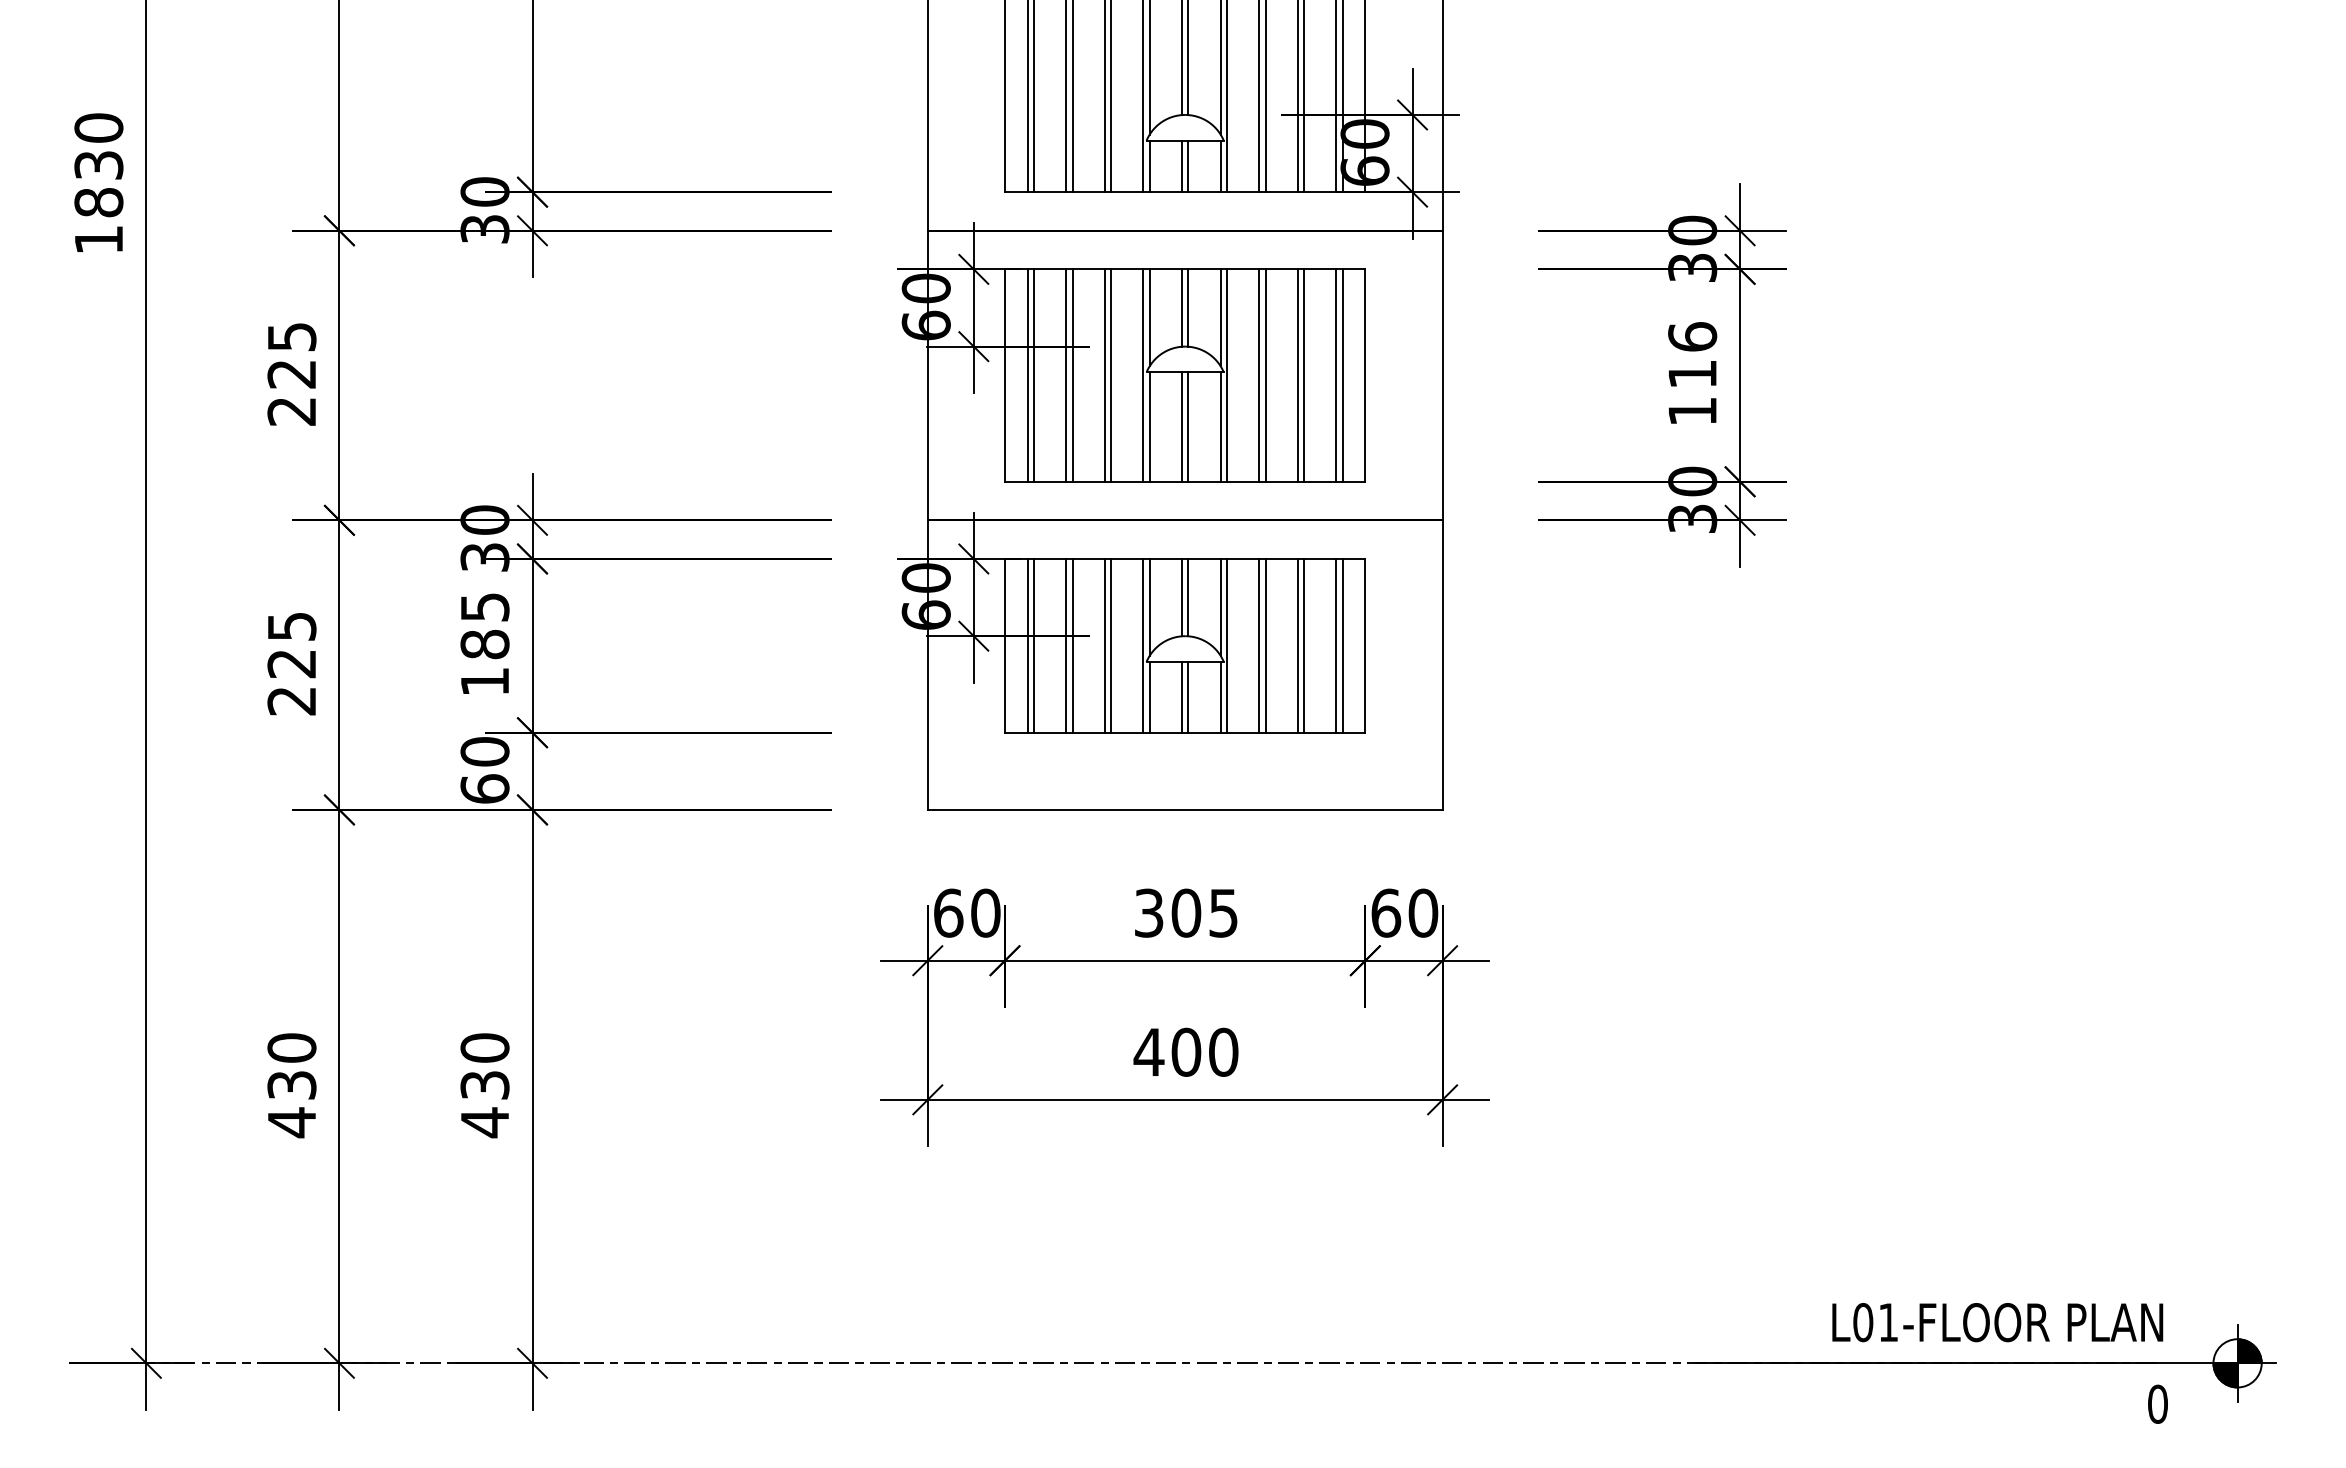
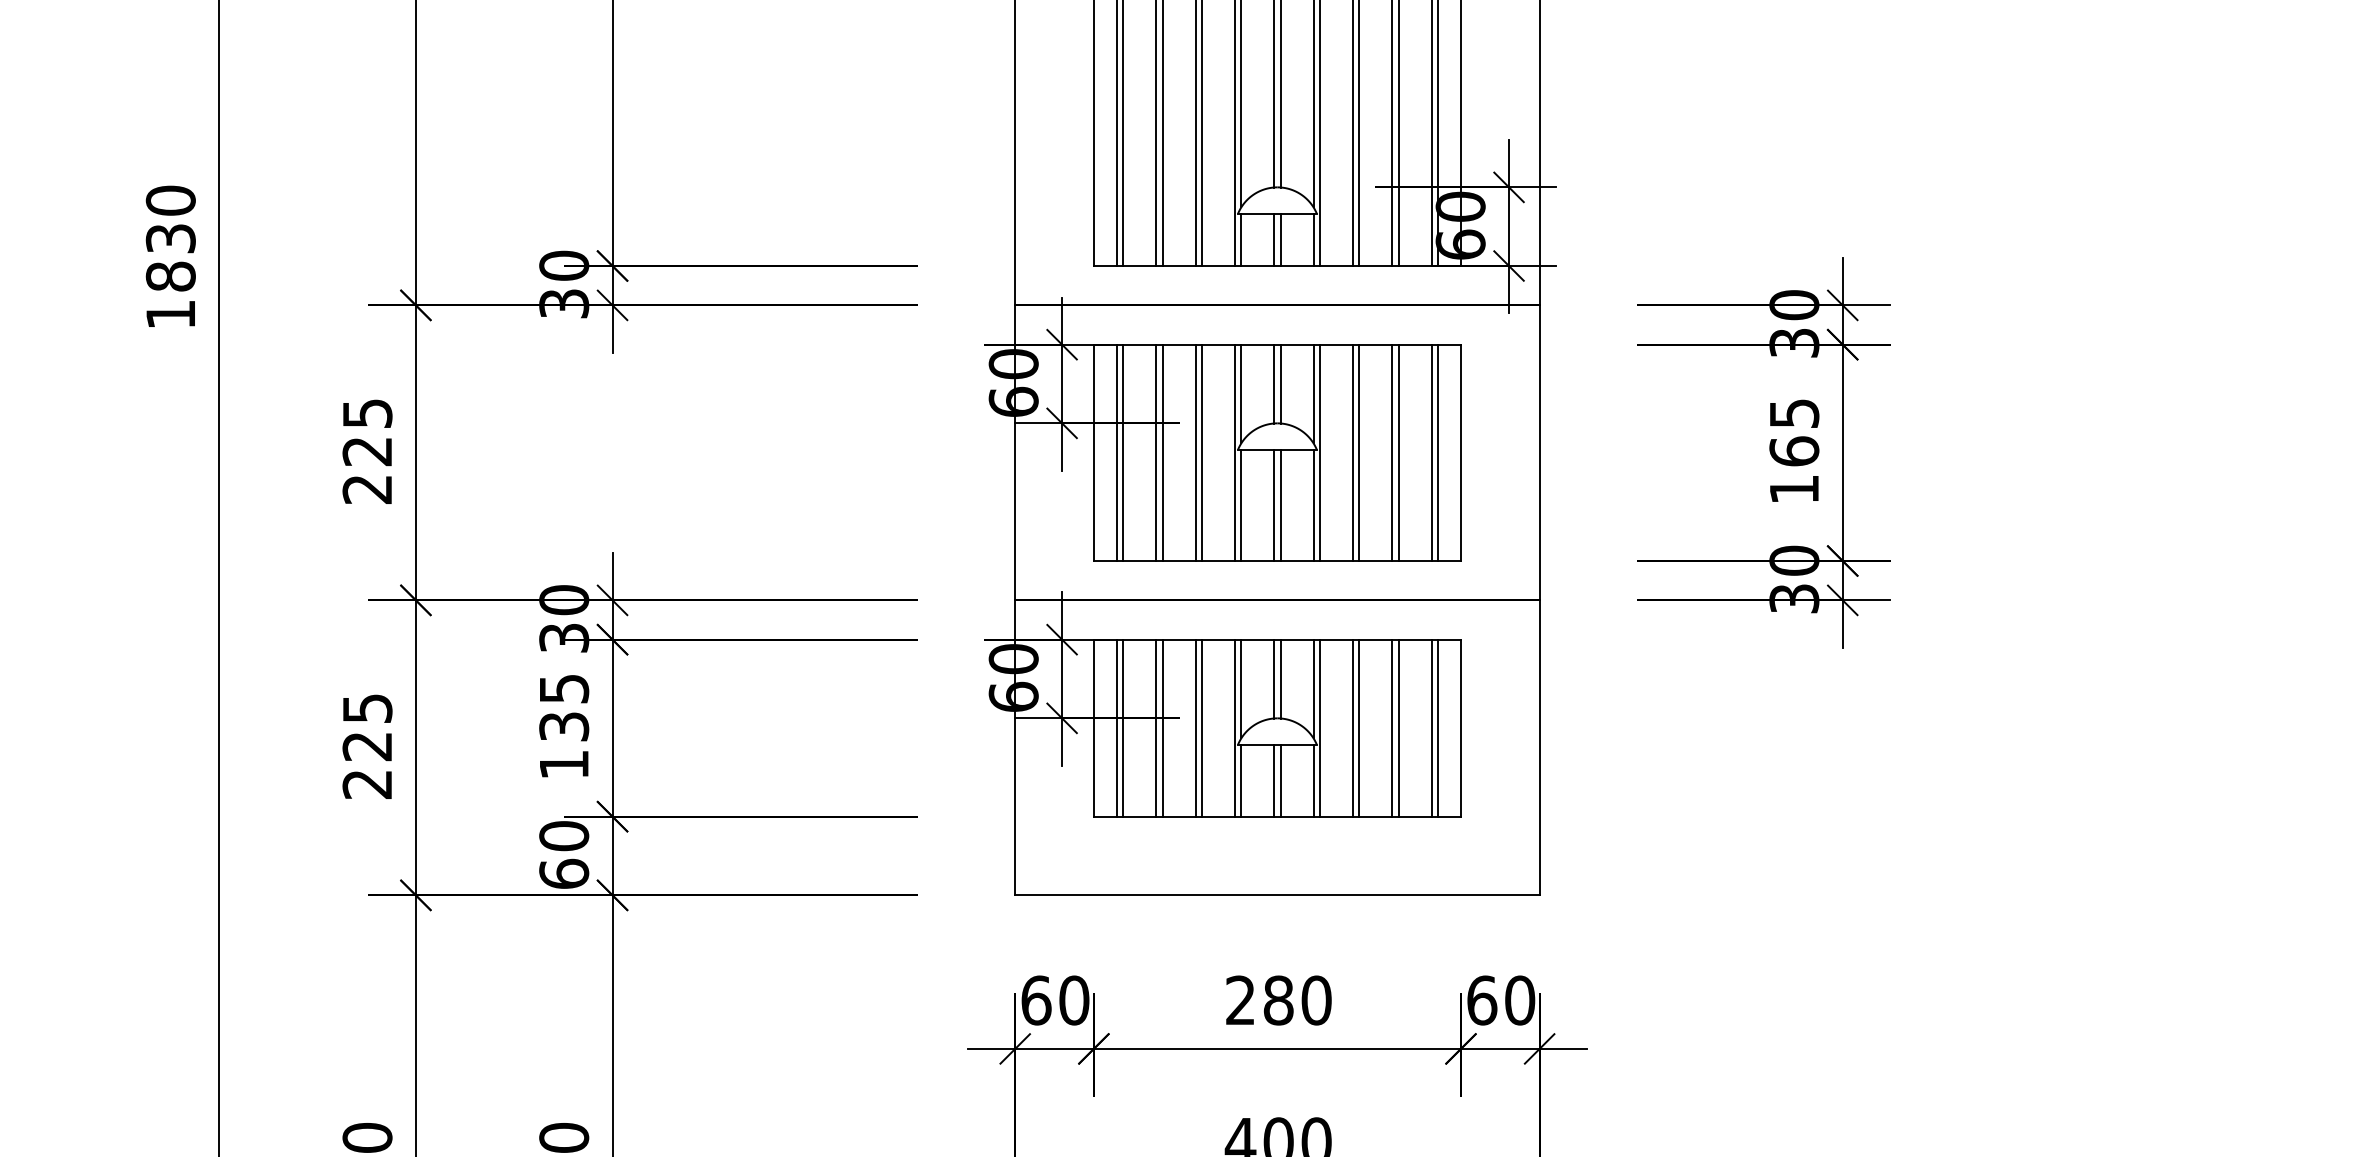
text: (1692, 355) -> (1794, 432), 116 -> 165
text: (484, 644) -> (563, 726), 185 -> 135
text: (1186, 912) -> (1278, 999), 305 -> 280

